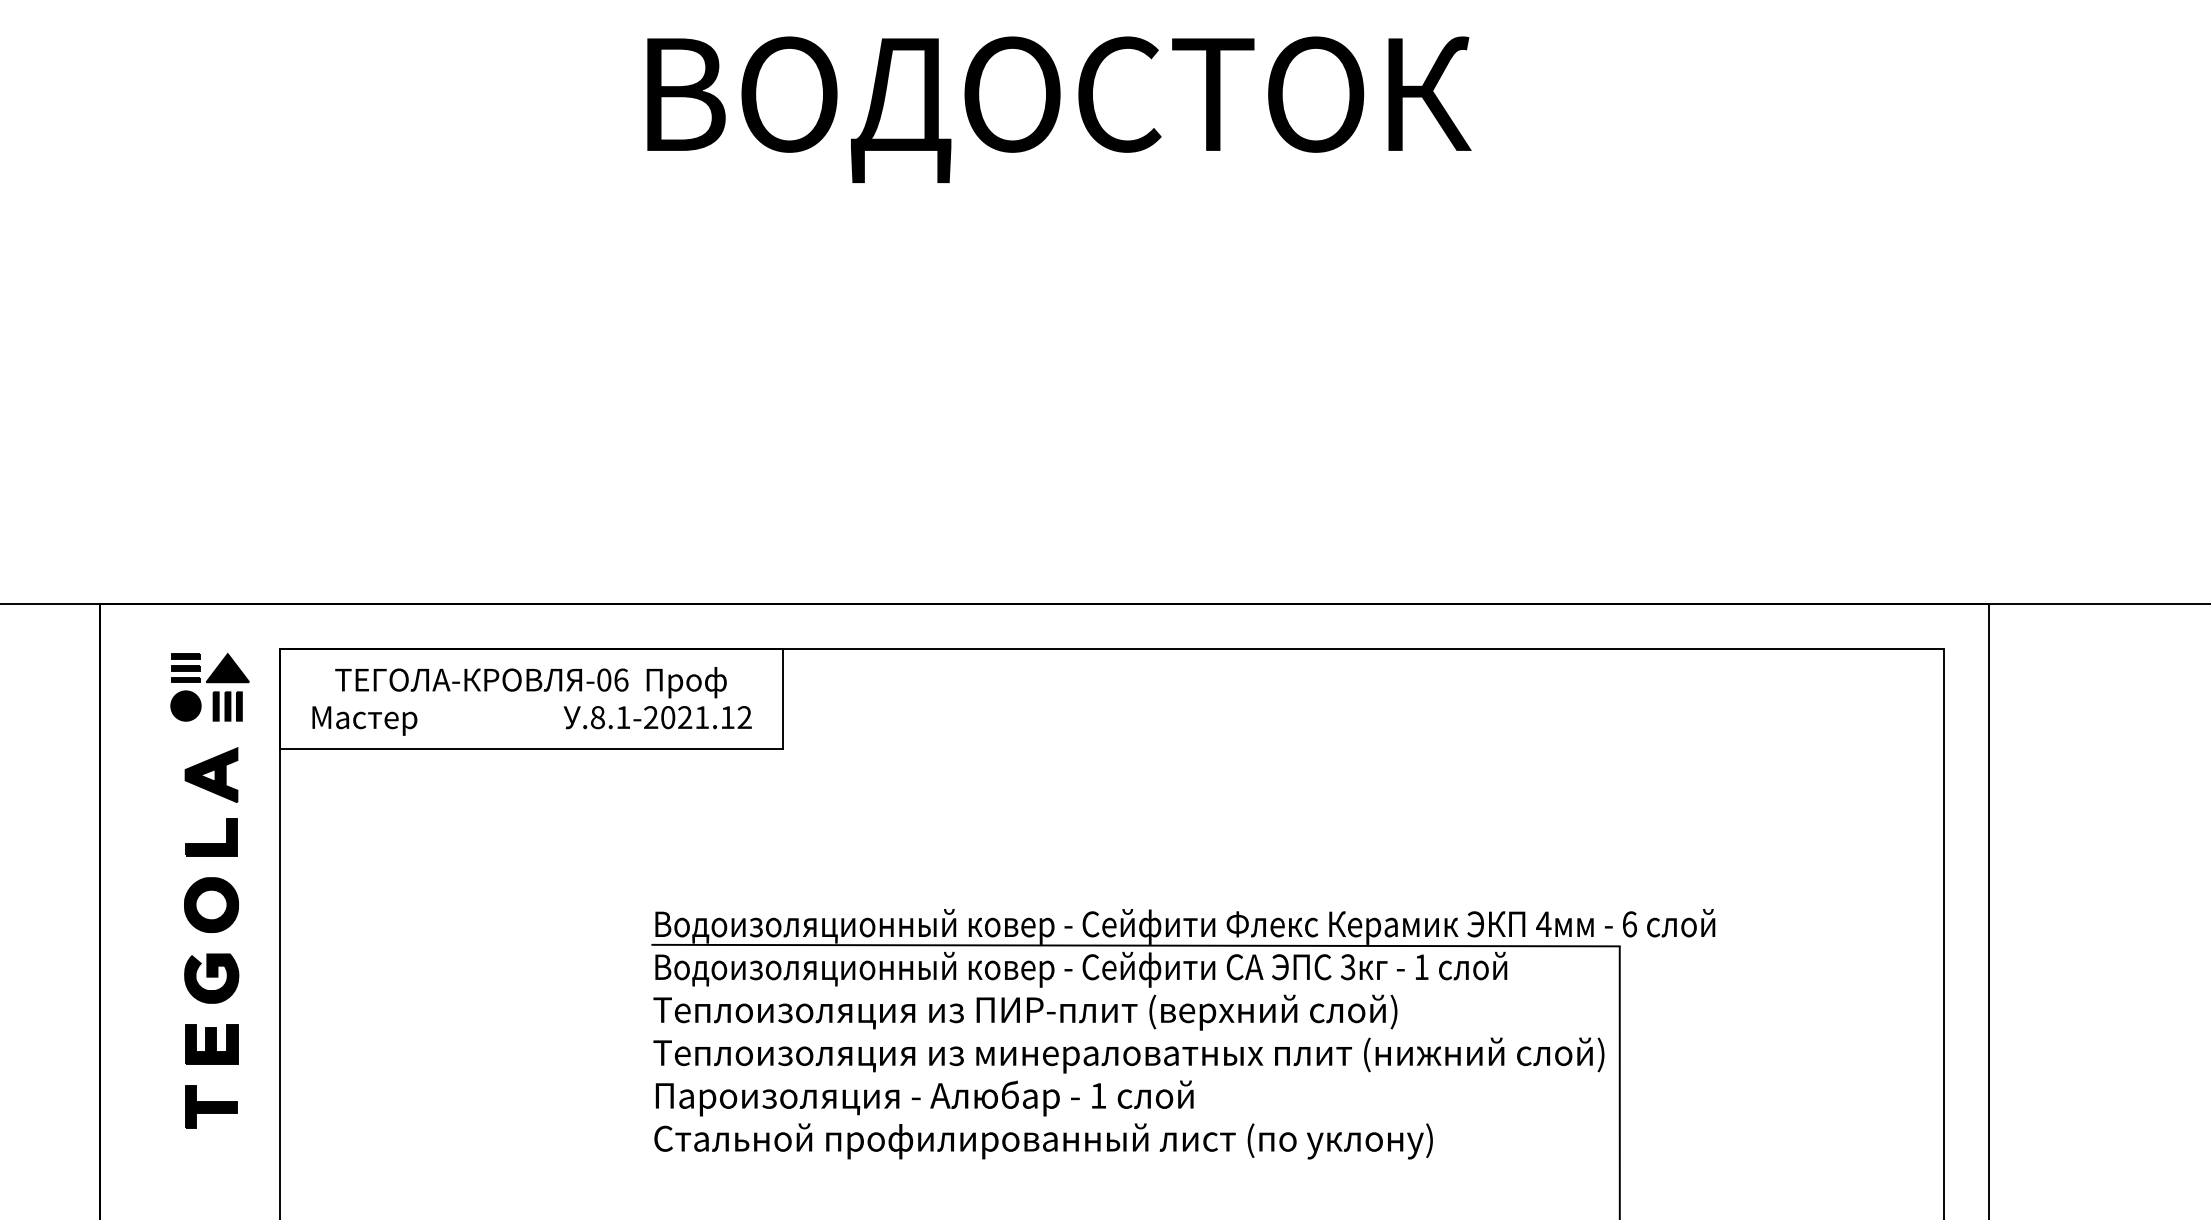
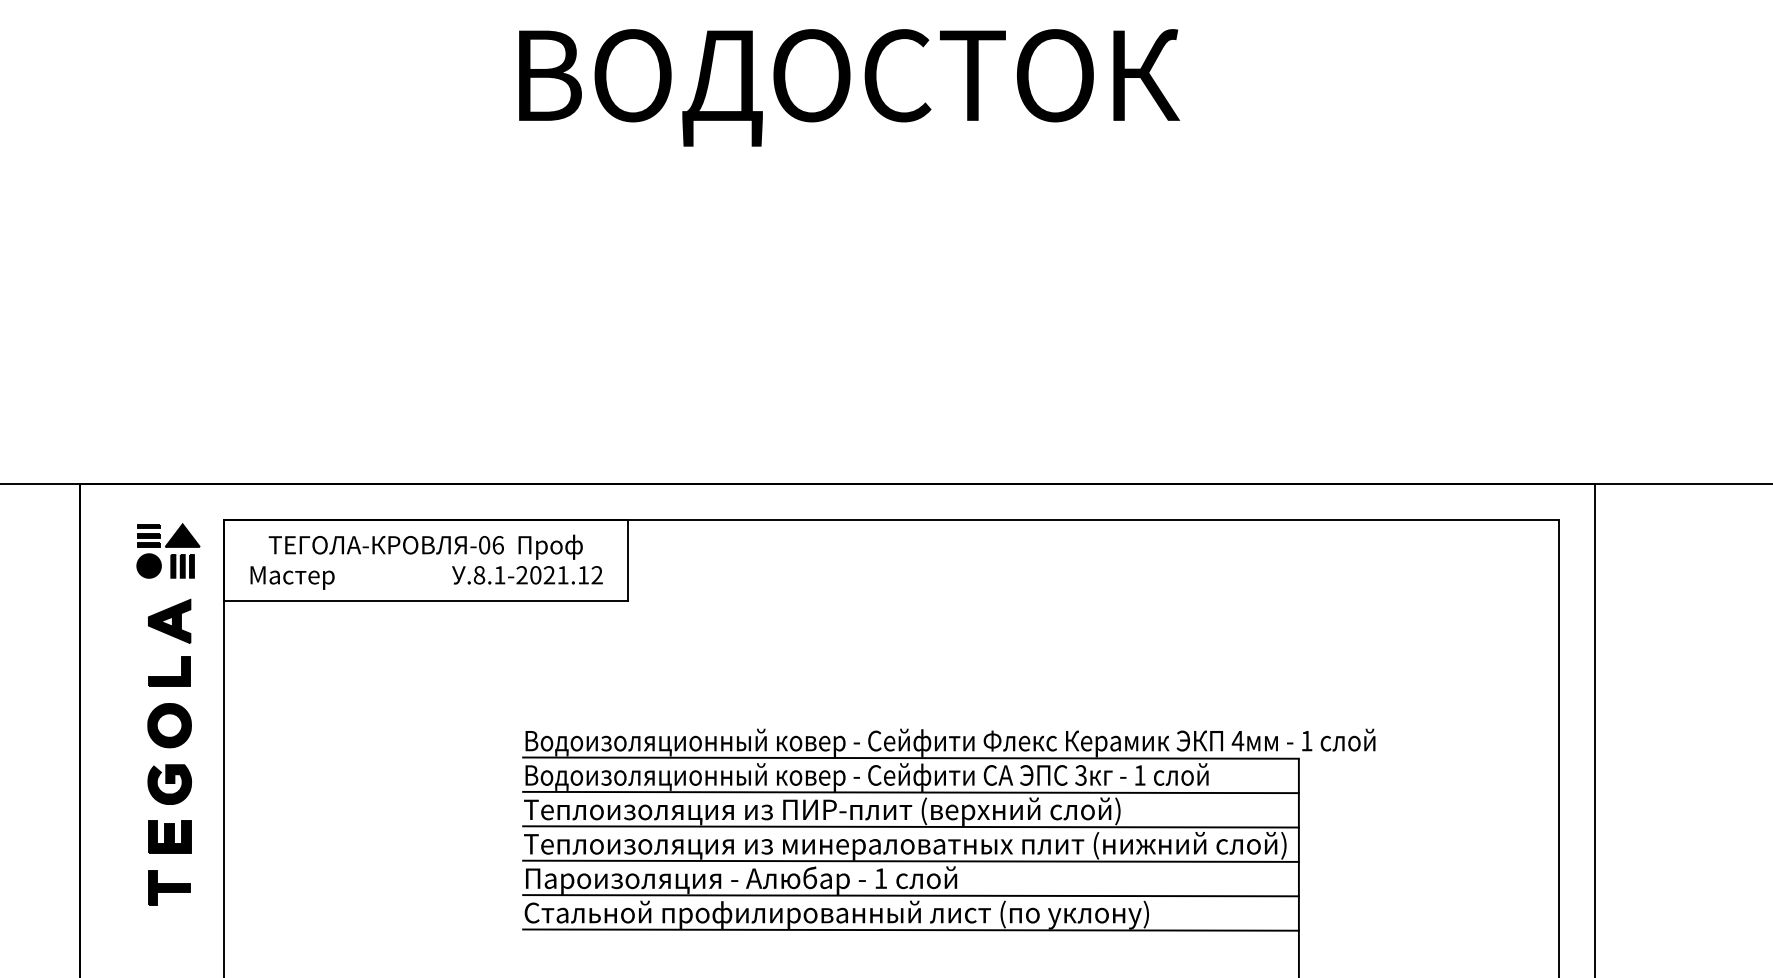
text: (1630, 924) -> (1307, 741), 6 -> 1
line: (1135, 988) -> (910, 792), added
line: (1135, 1031) -> (910, 827), added
line: (1135, 1074) -> (910, 861), added
line: (1135, 1116) -> (910, 895), added
line: (1135, 1159) -> (910, 929), added

